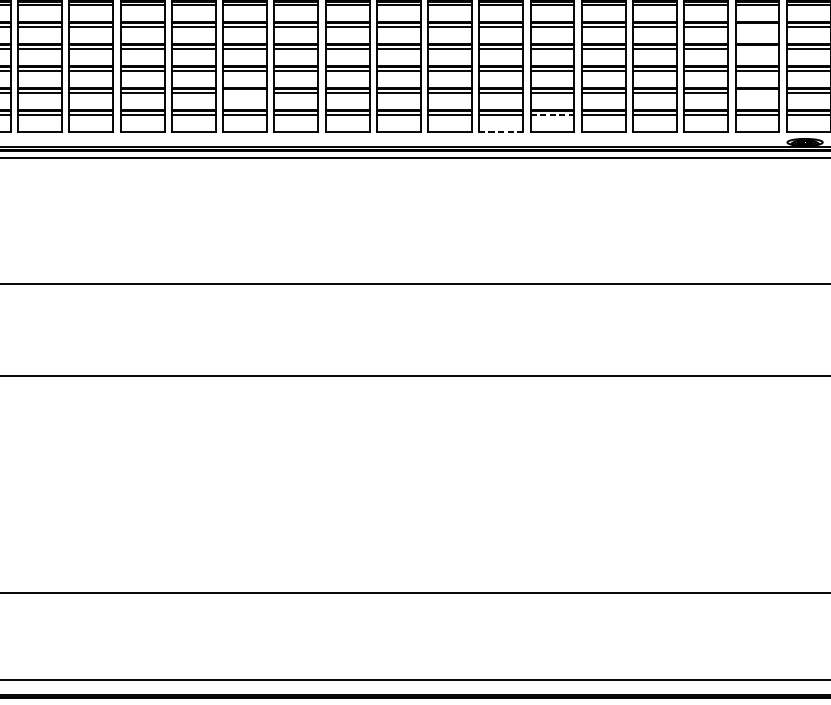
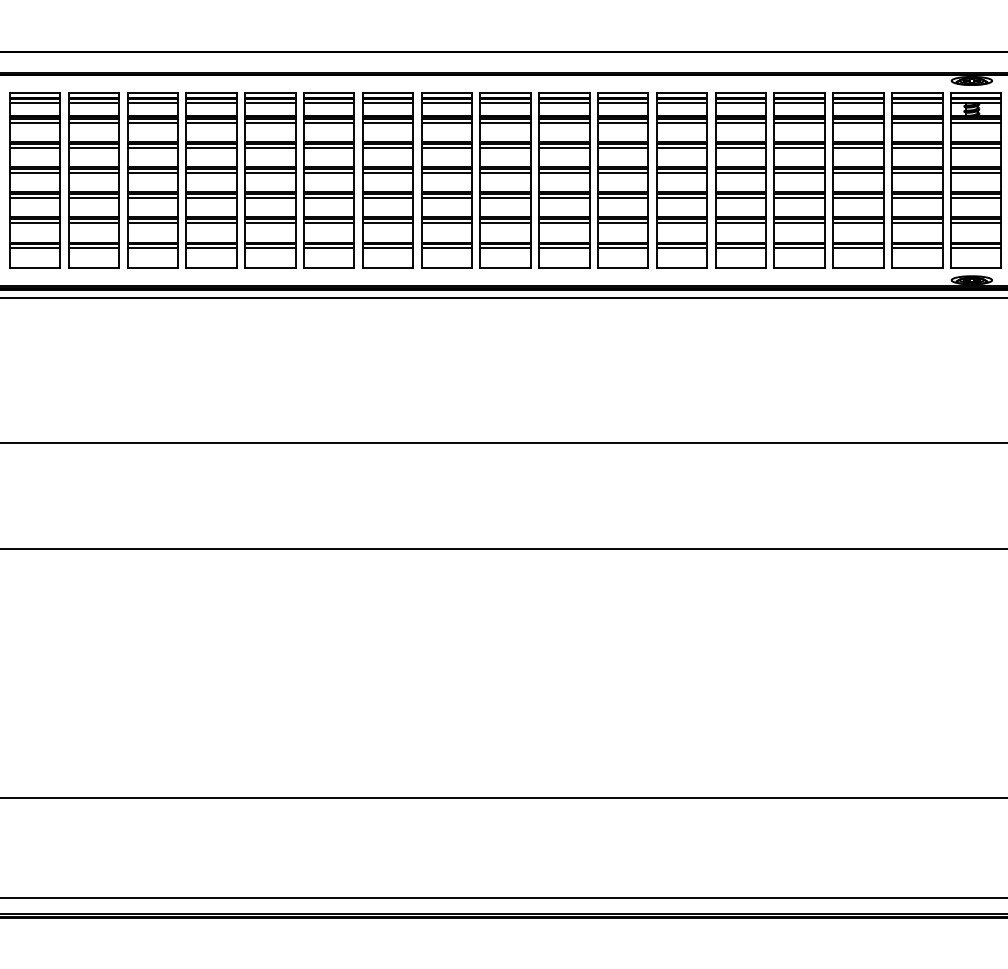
line: (757, 26) -> (917, 147), added
line: (757, 48) -> (917, 172), added
line: (244, 92) -> (328, 223), added
line: (757, 92) -> (917, 223), added
line: (552, 114) -> (682, 248), dashed -> solid
line: (500, 131) -> (622, 267), dashed -> solid

